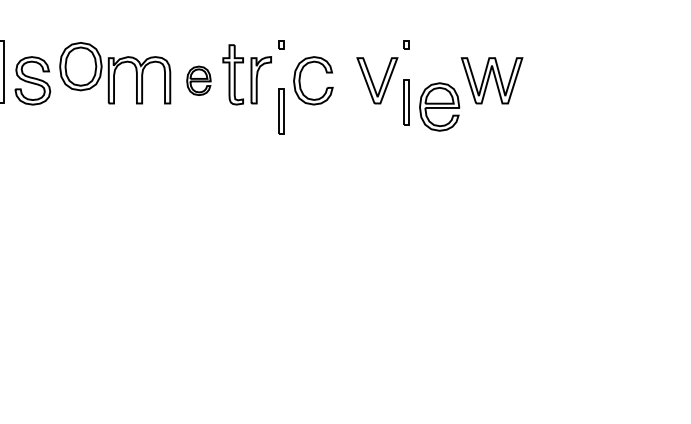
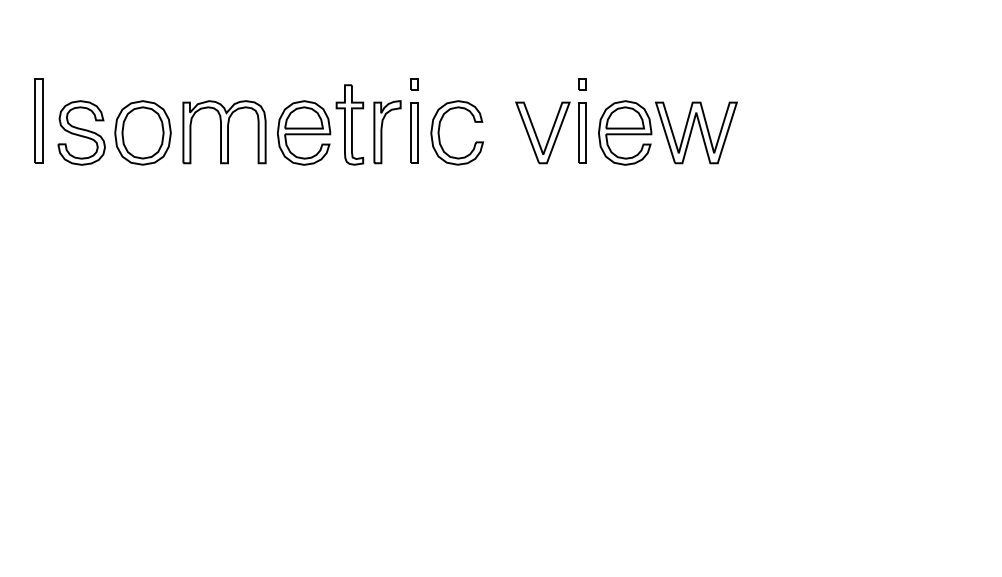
part: (80, 66) -> (142, 132), moved
part: (198, 80) -> (303, 132), size x1.67
part: (406, 102) -> (582, 132), moved
part: (439, 106) -> (625, 132), moved
part: (281, 111) -> (414, 132), moved

